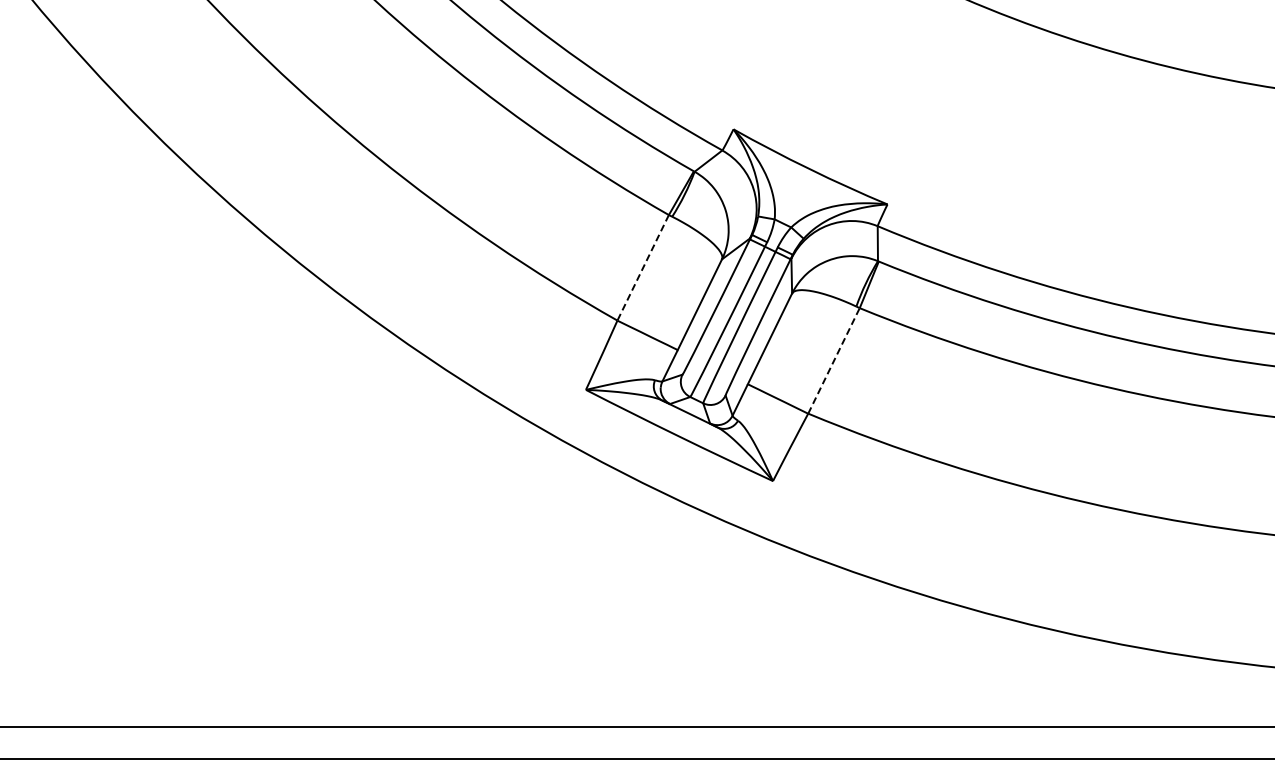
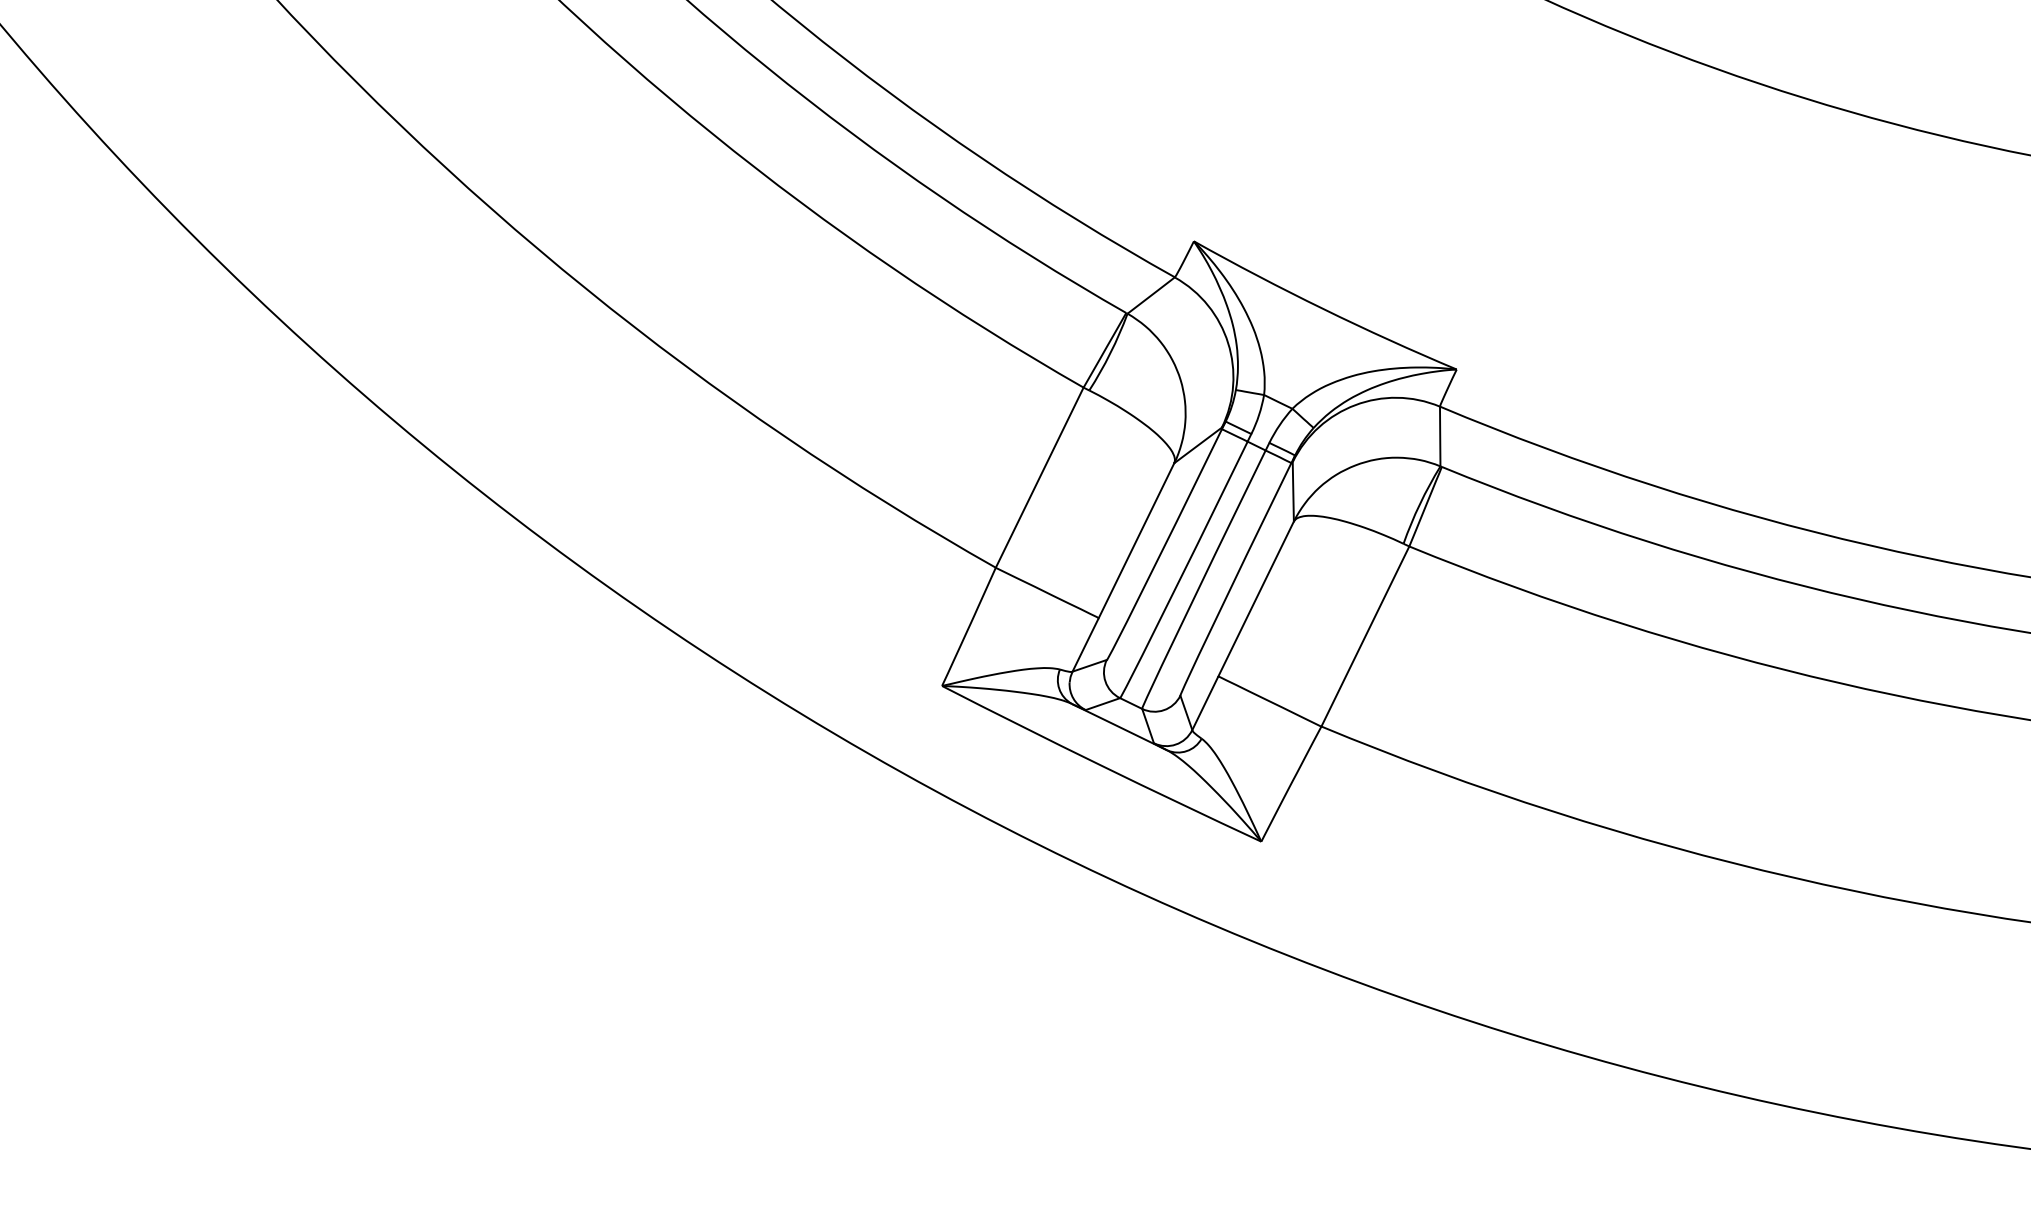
line: (643, 267) -> (1040, 477), dashed -> solid
line: (833, 360) -> (1364, 635), dashed -> solid

